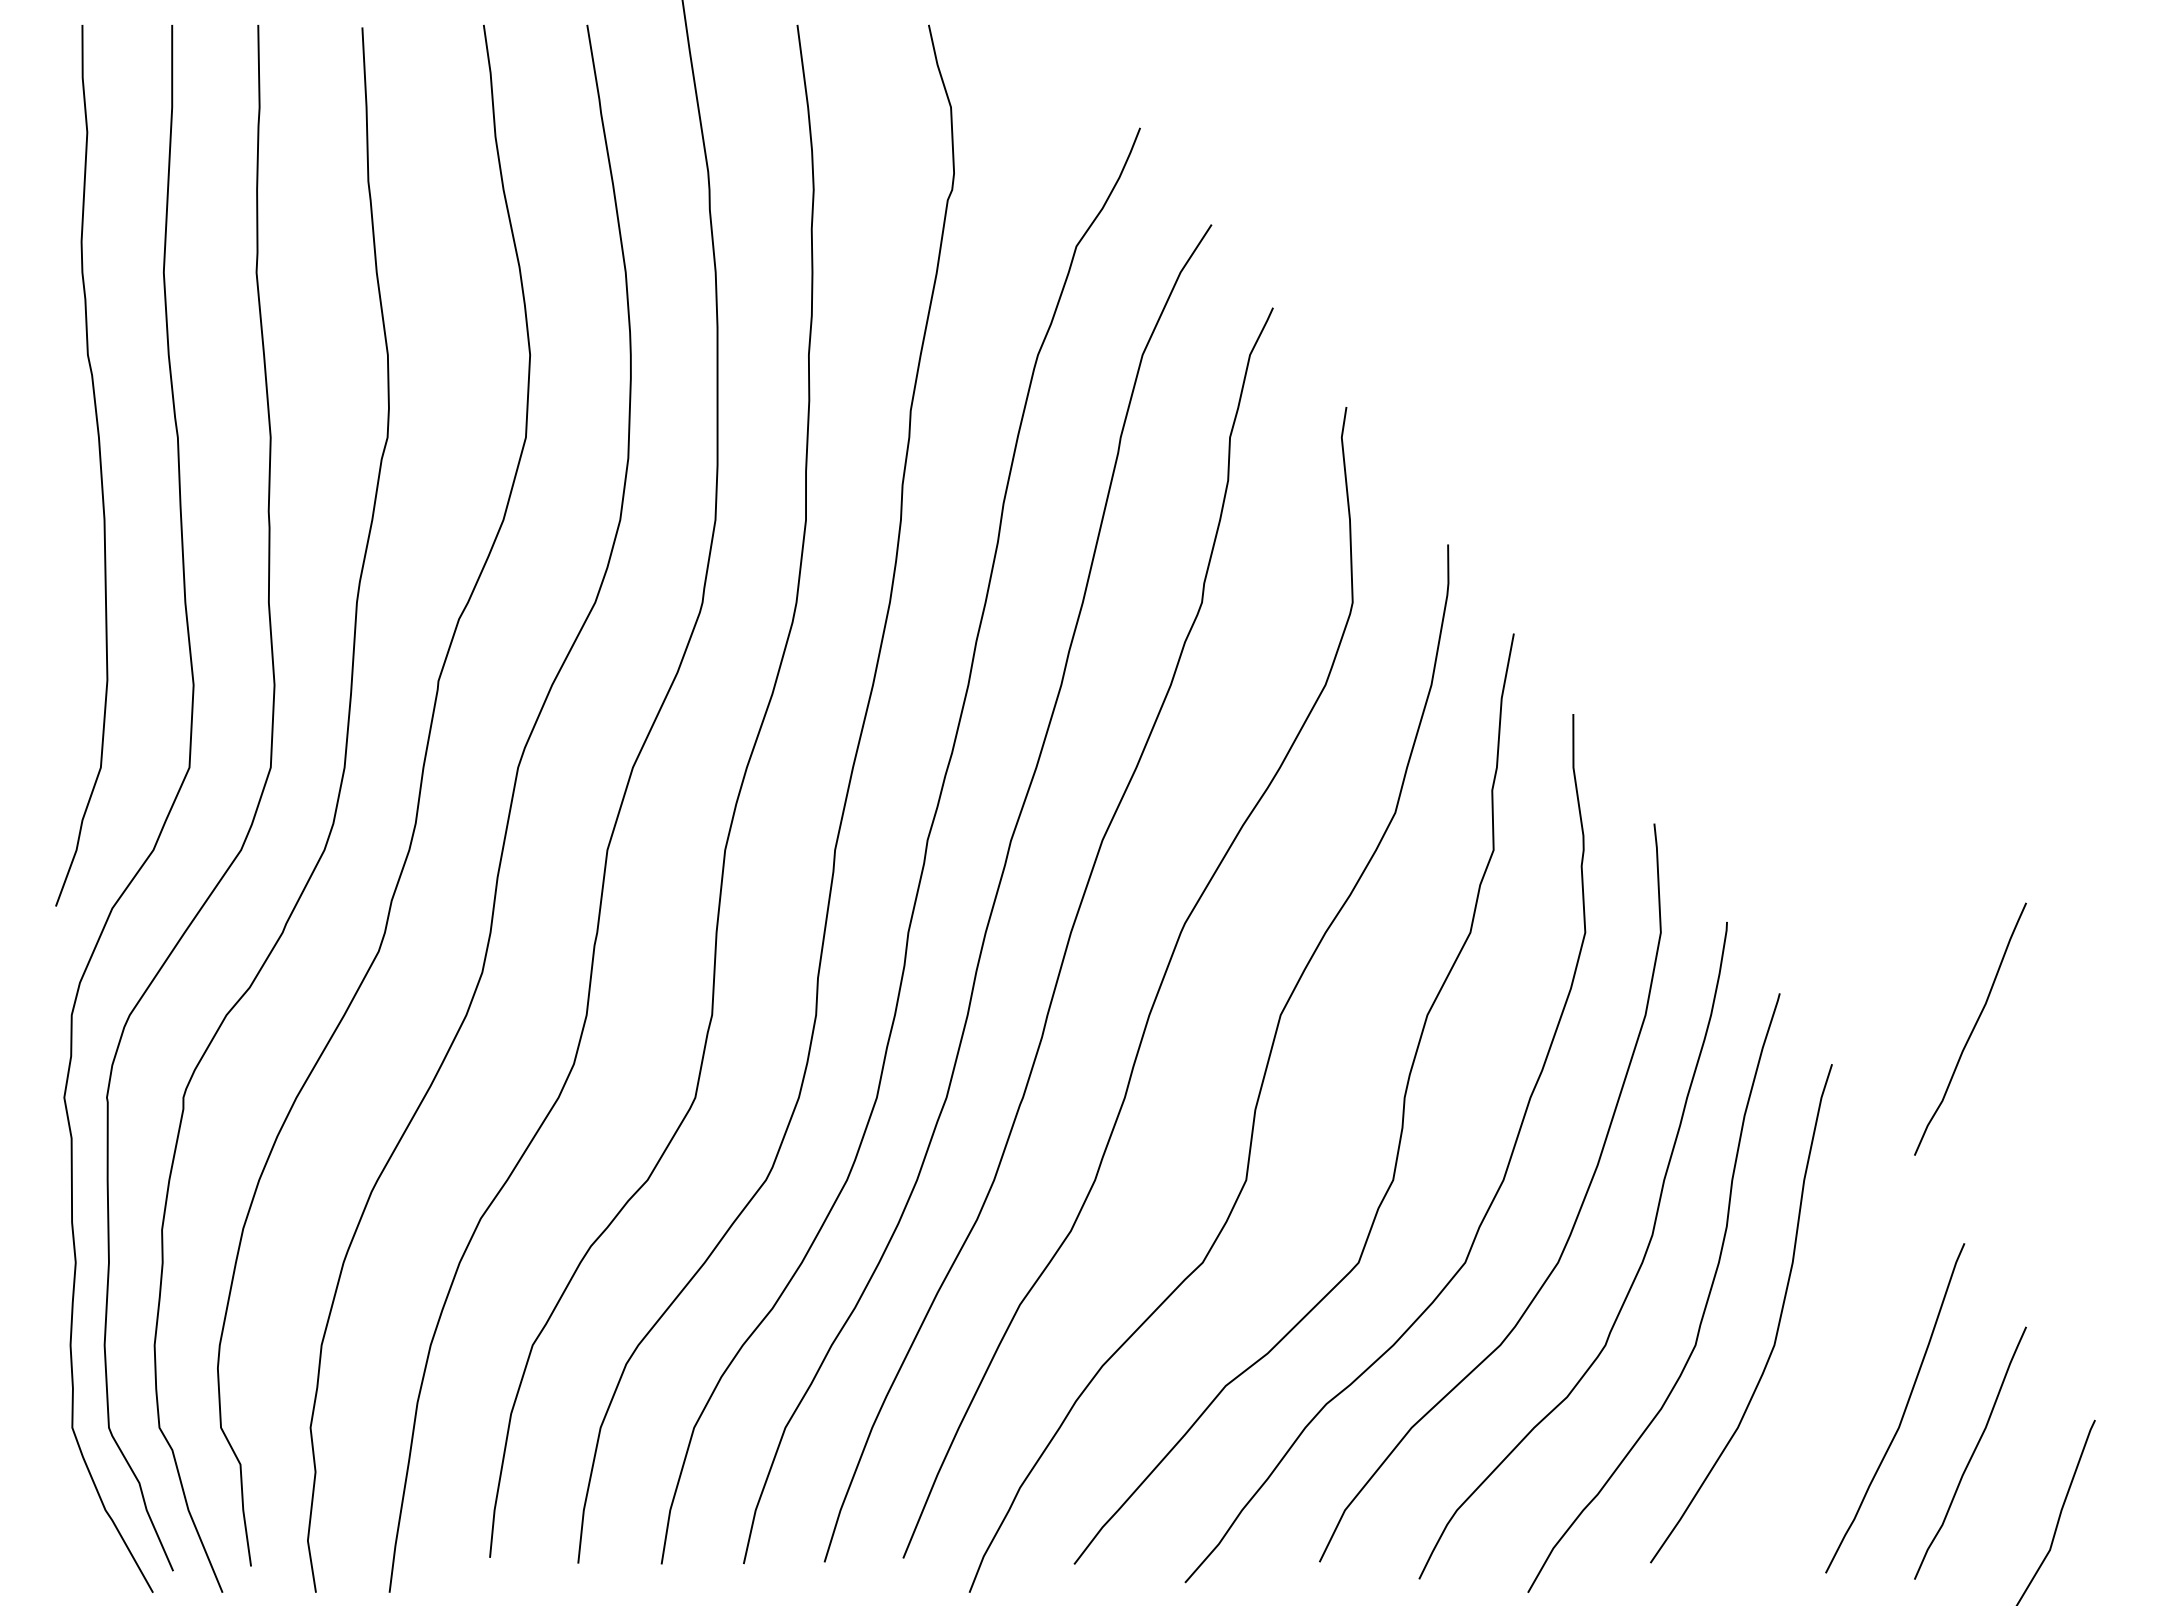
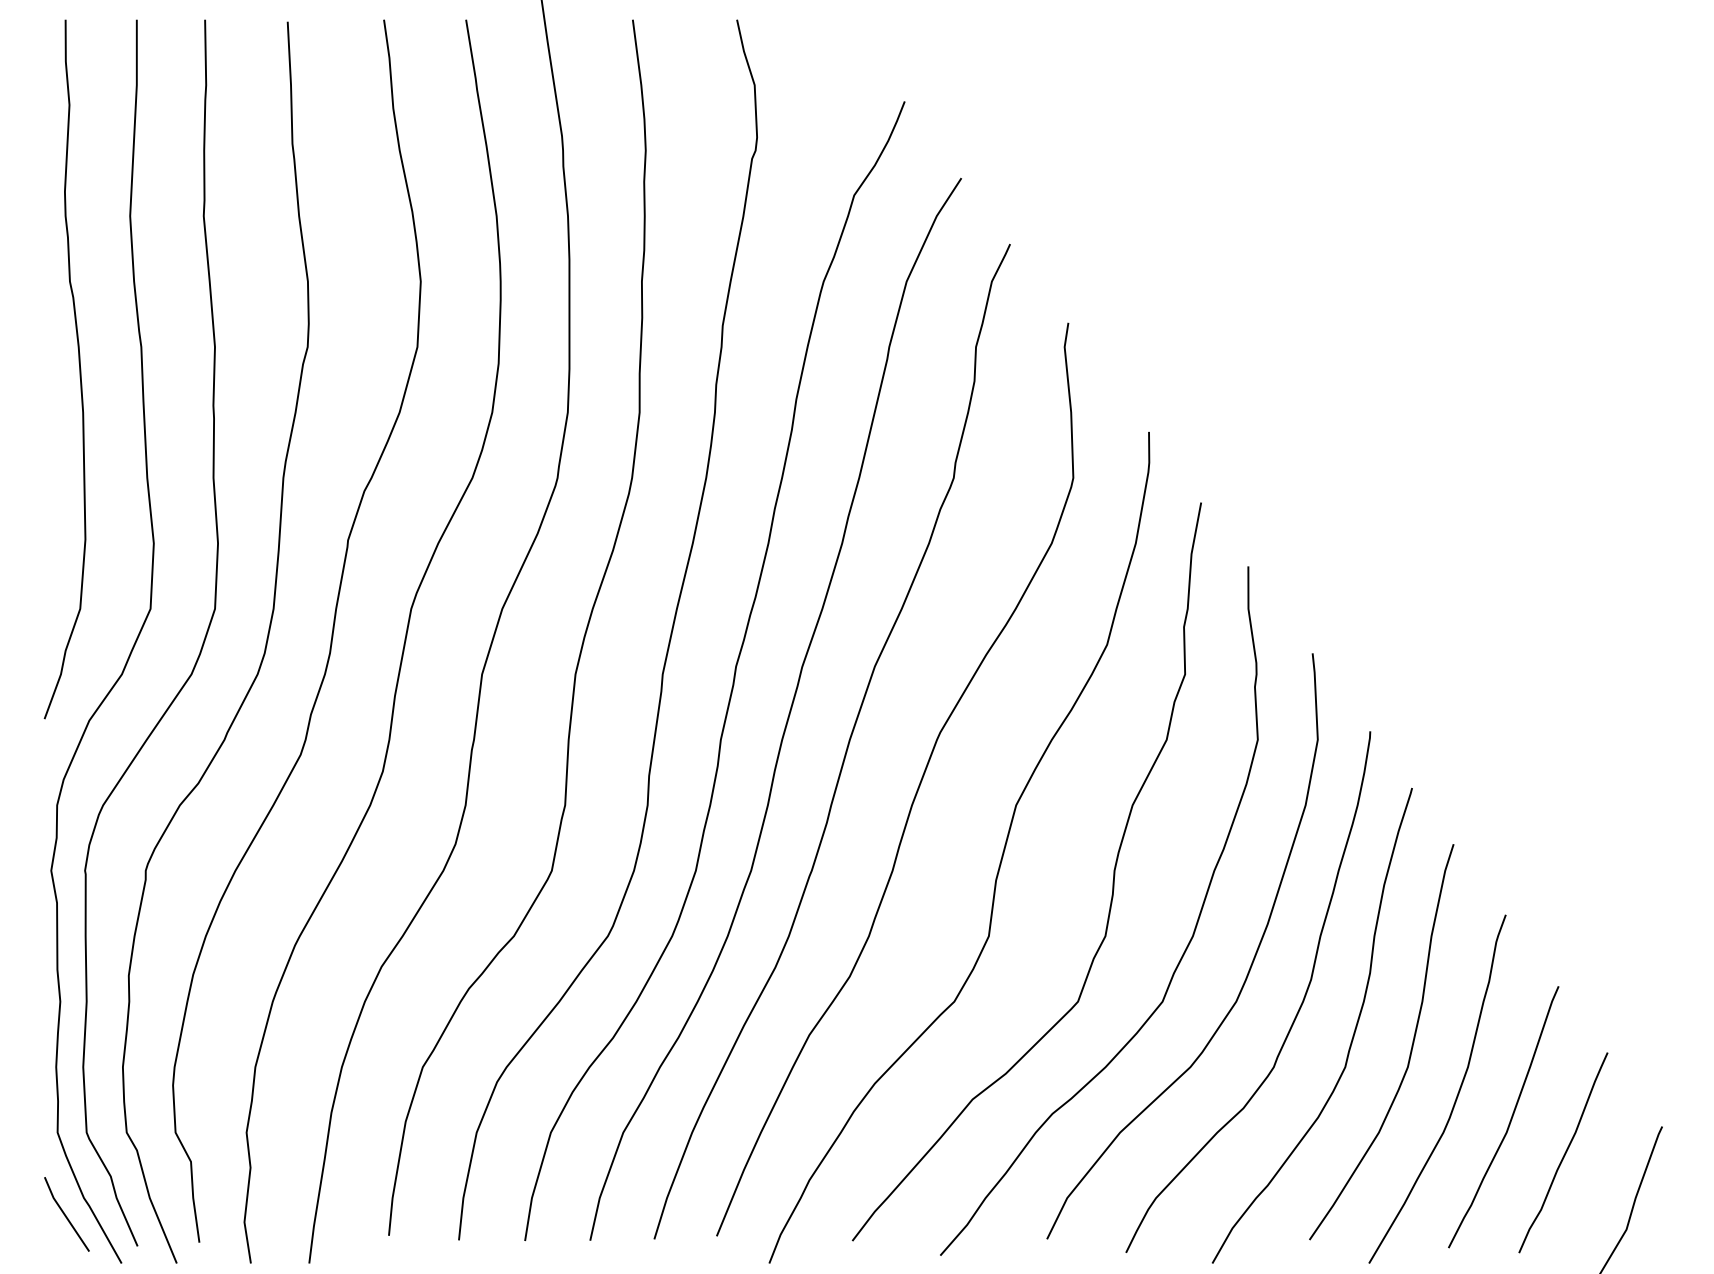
curve: (1972, 1028) -> (1565, 815), removed
curve: (1836, 1379) -> (1457, 1094), added
line: (82, 1531) -> (65, 1214), added

